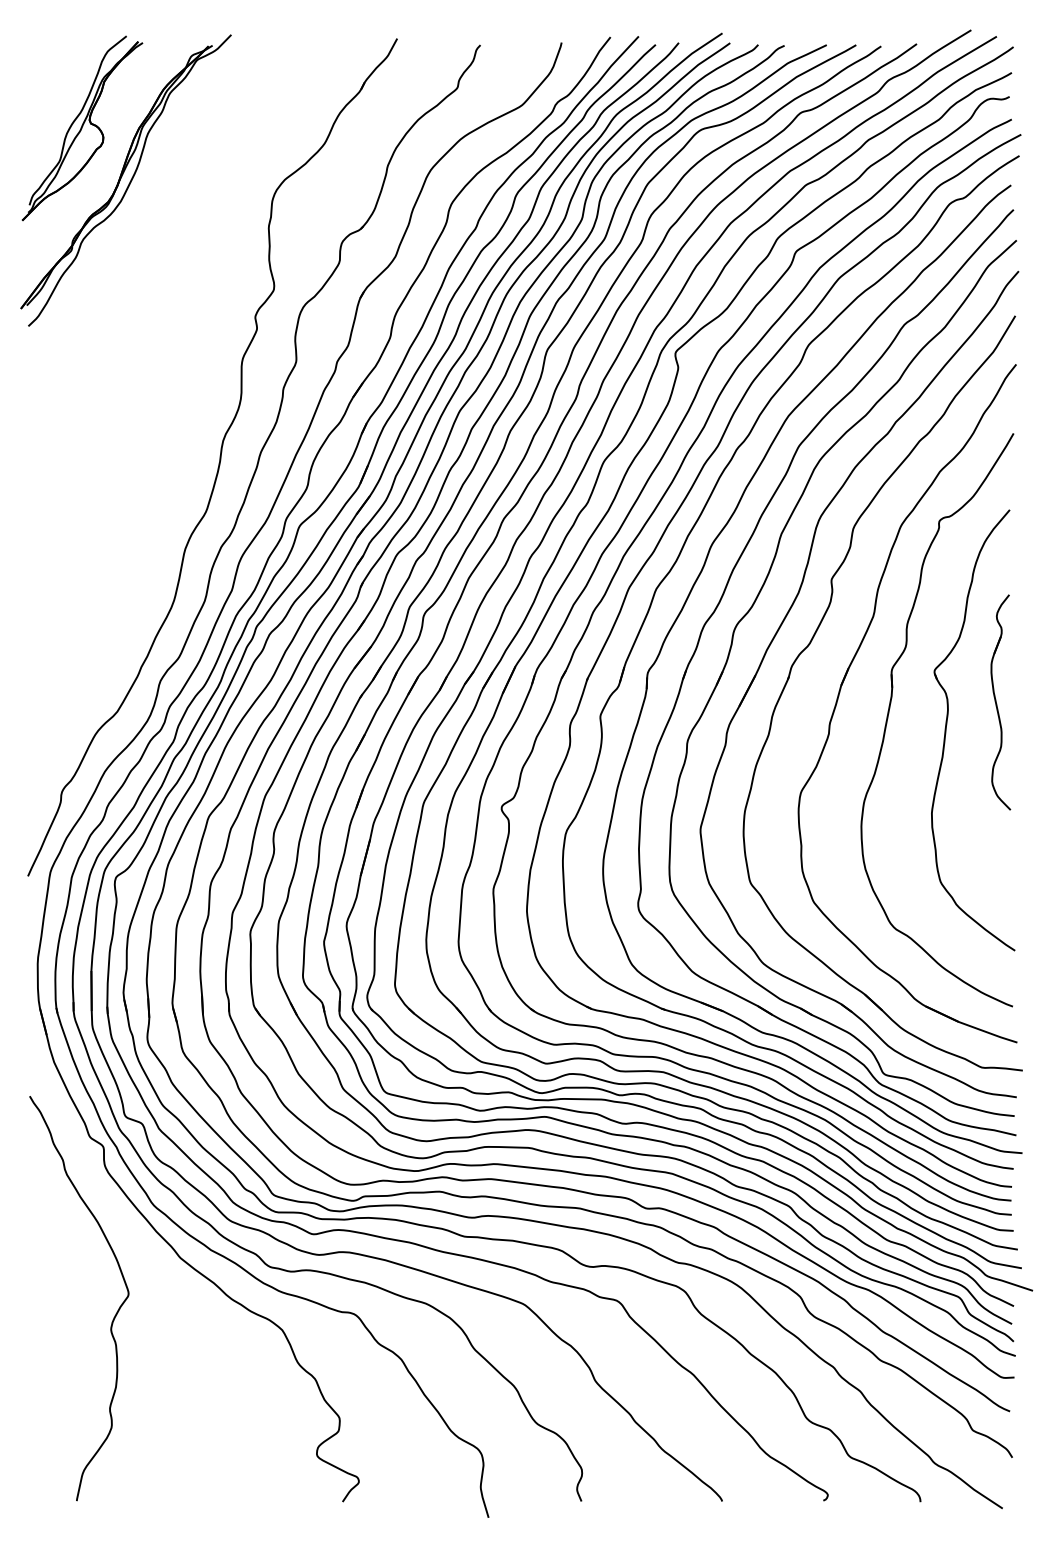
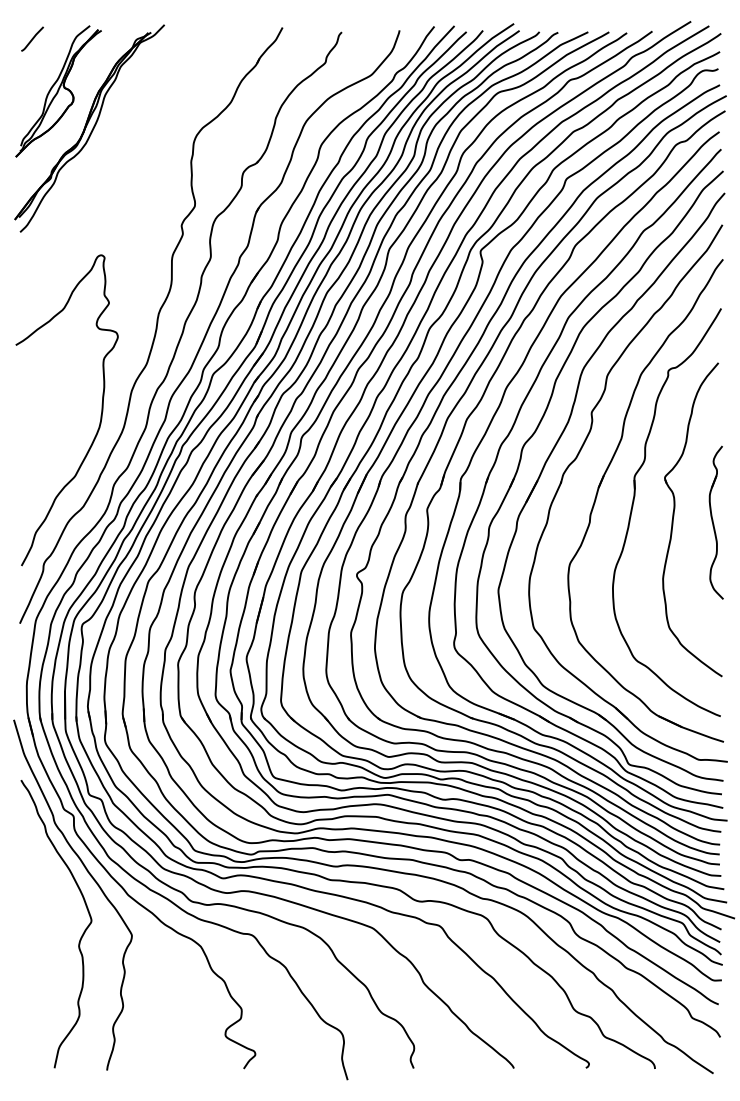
line: (45, 54) -> (32, 38), added
curve: (141, 585) -> (100, 416), added
part: (1000, 702) -> (716, 522), moved
curve: (130, 1235) -> (92, 879), added

